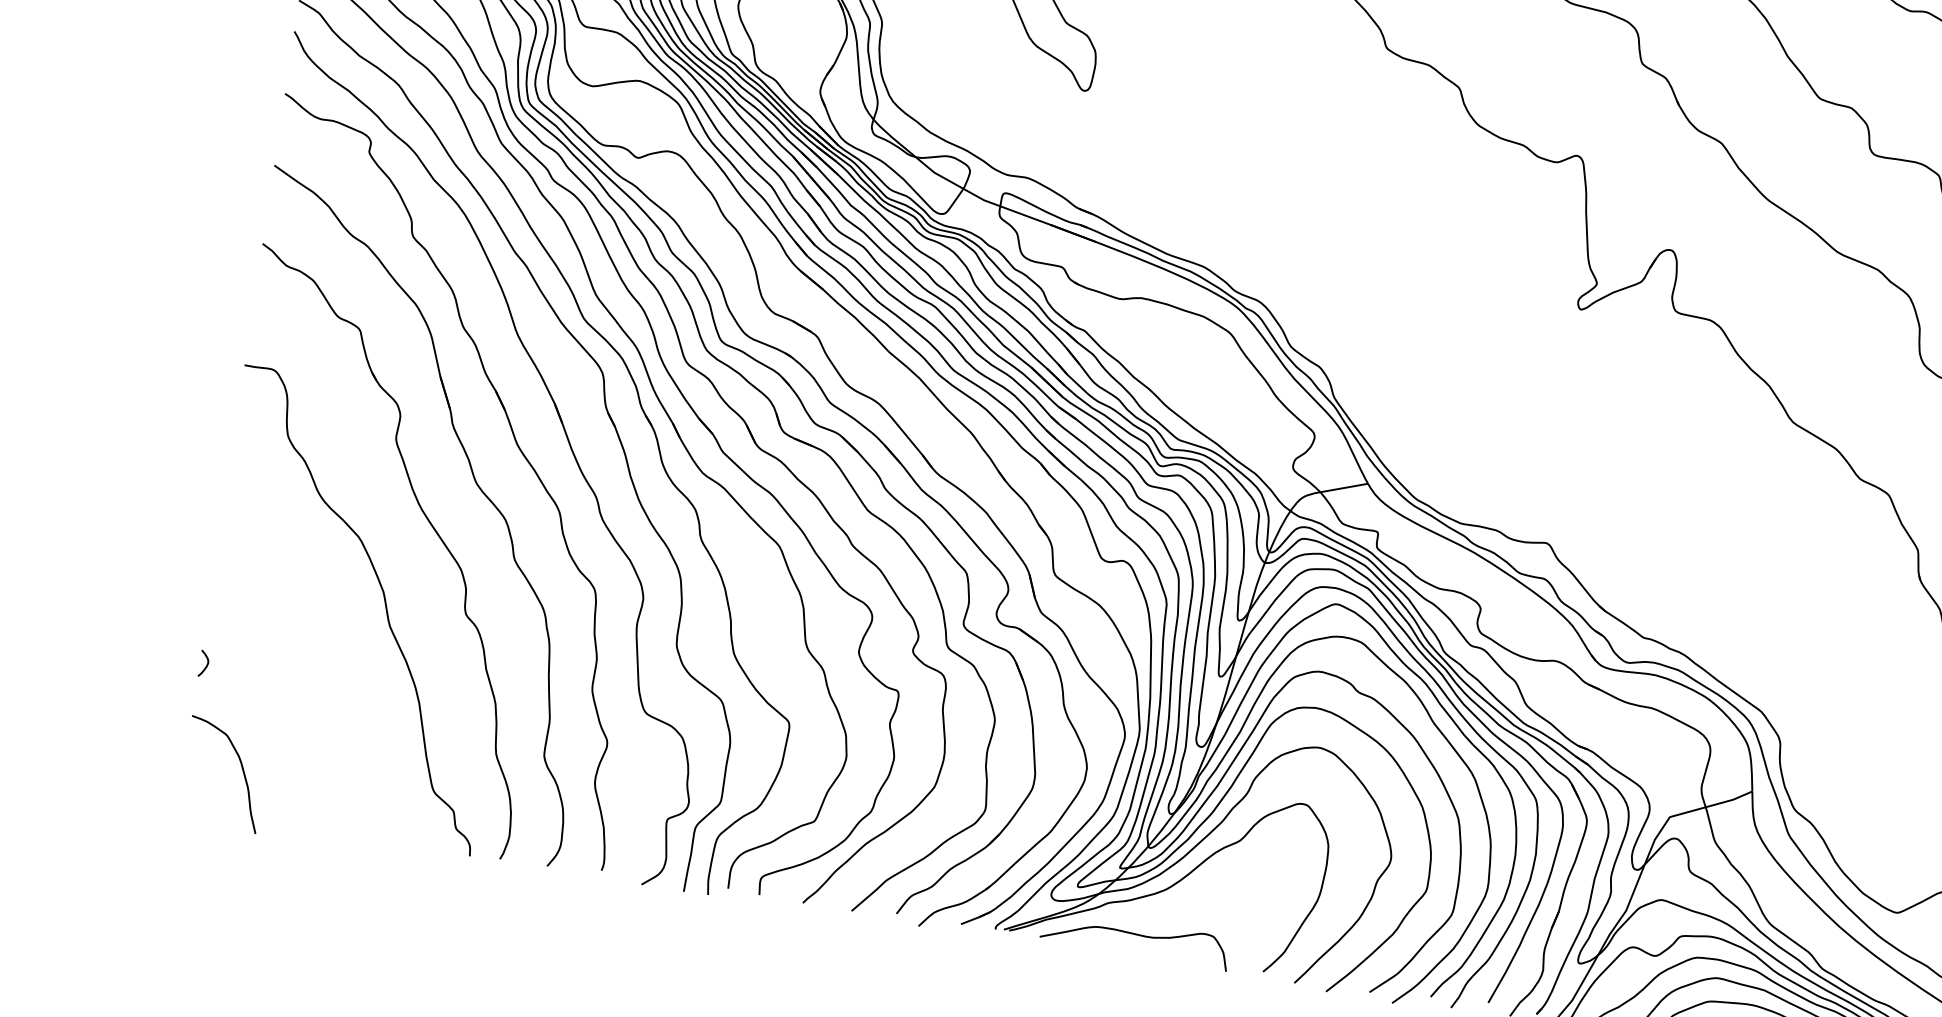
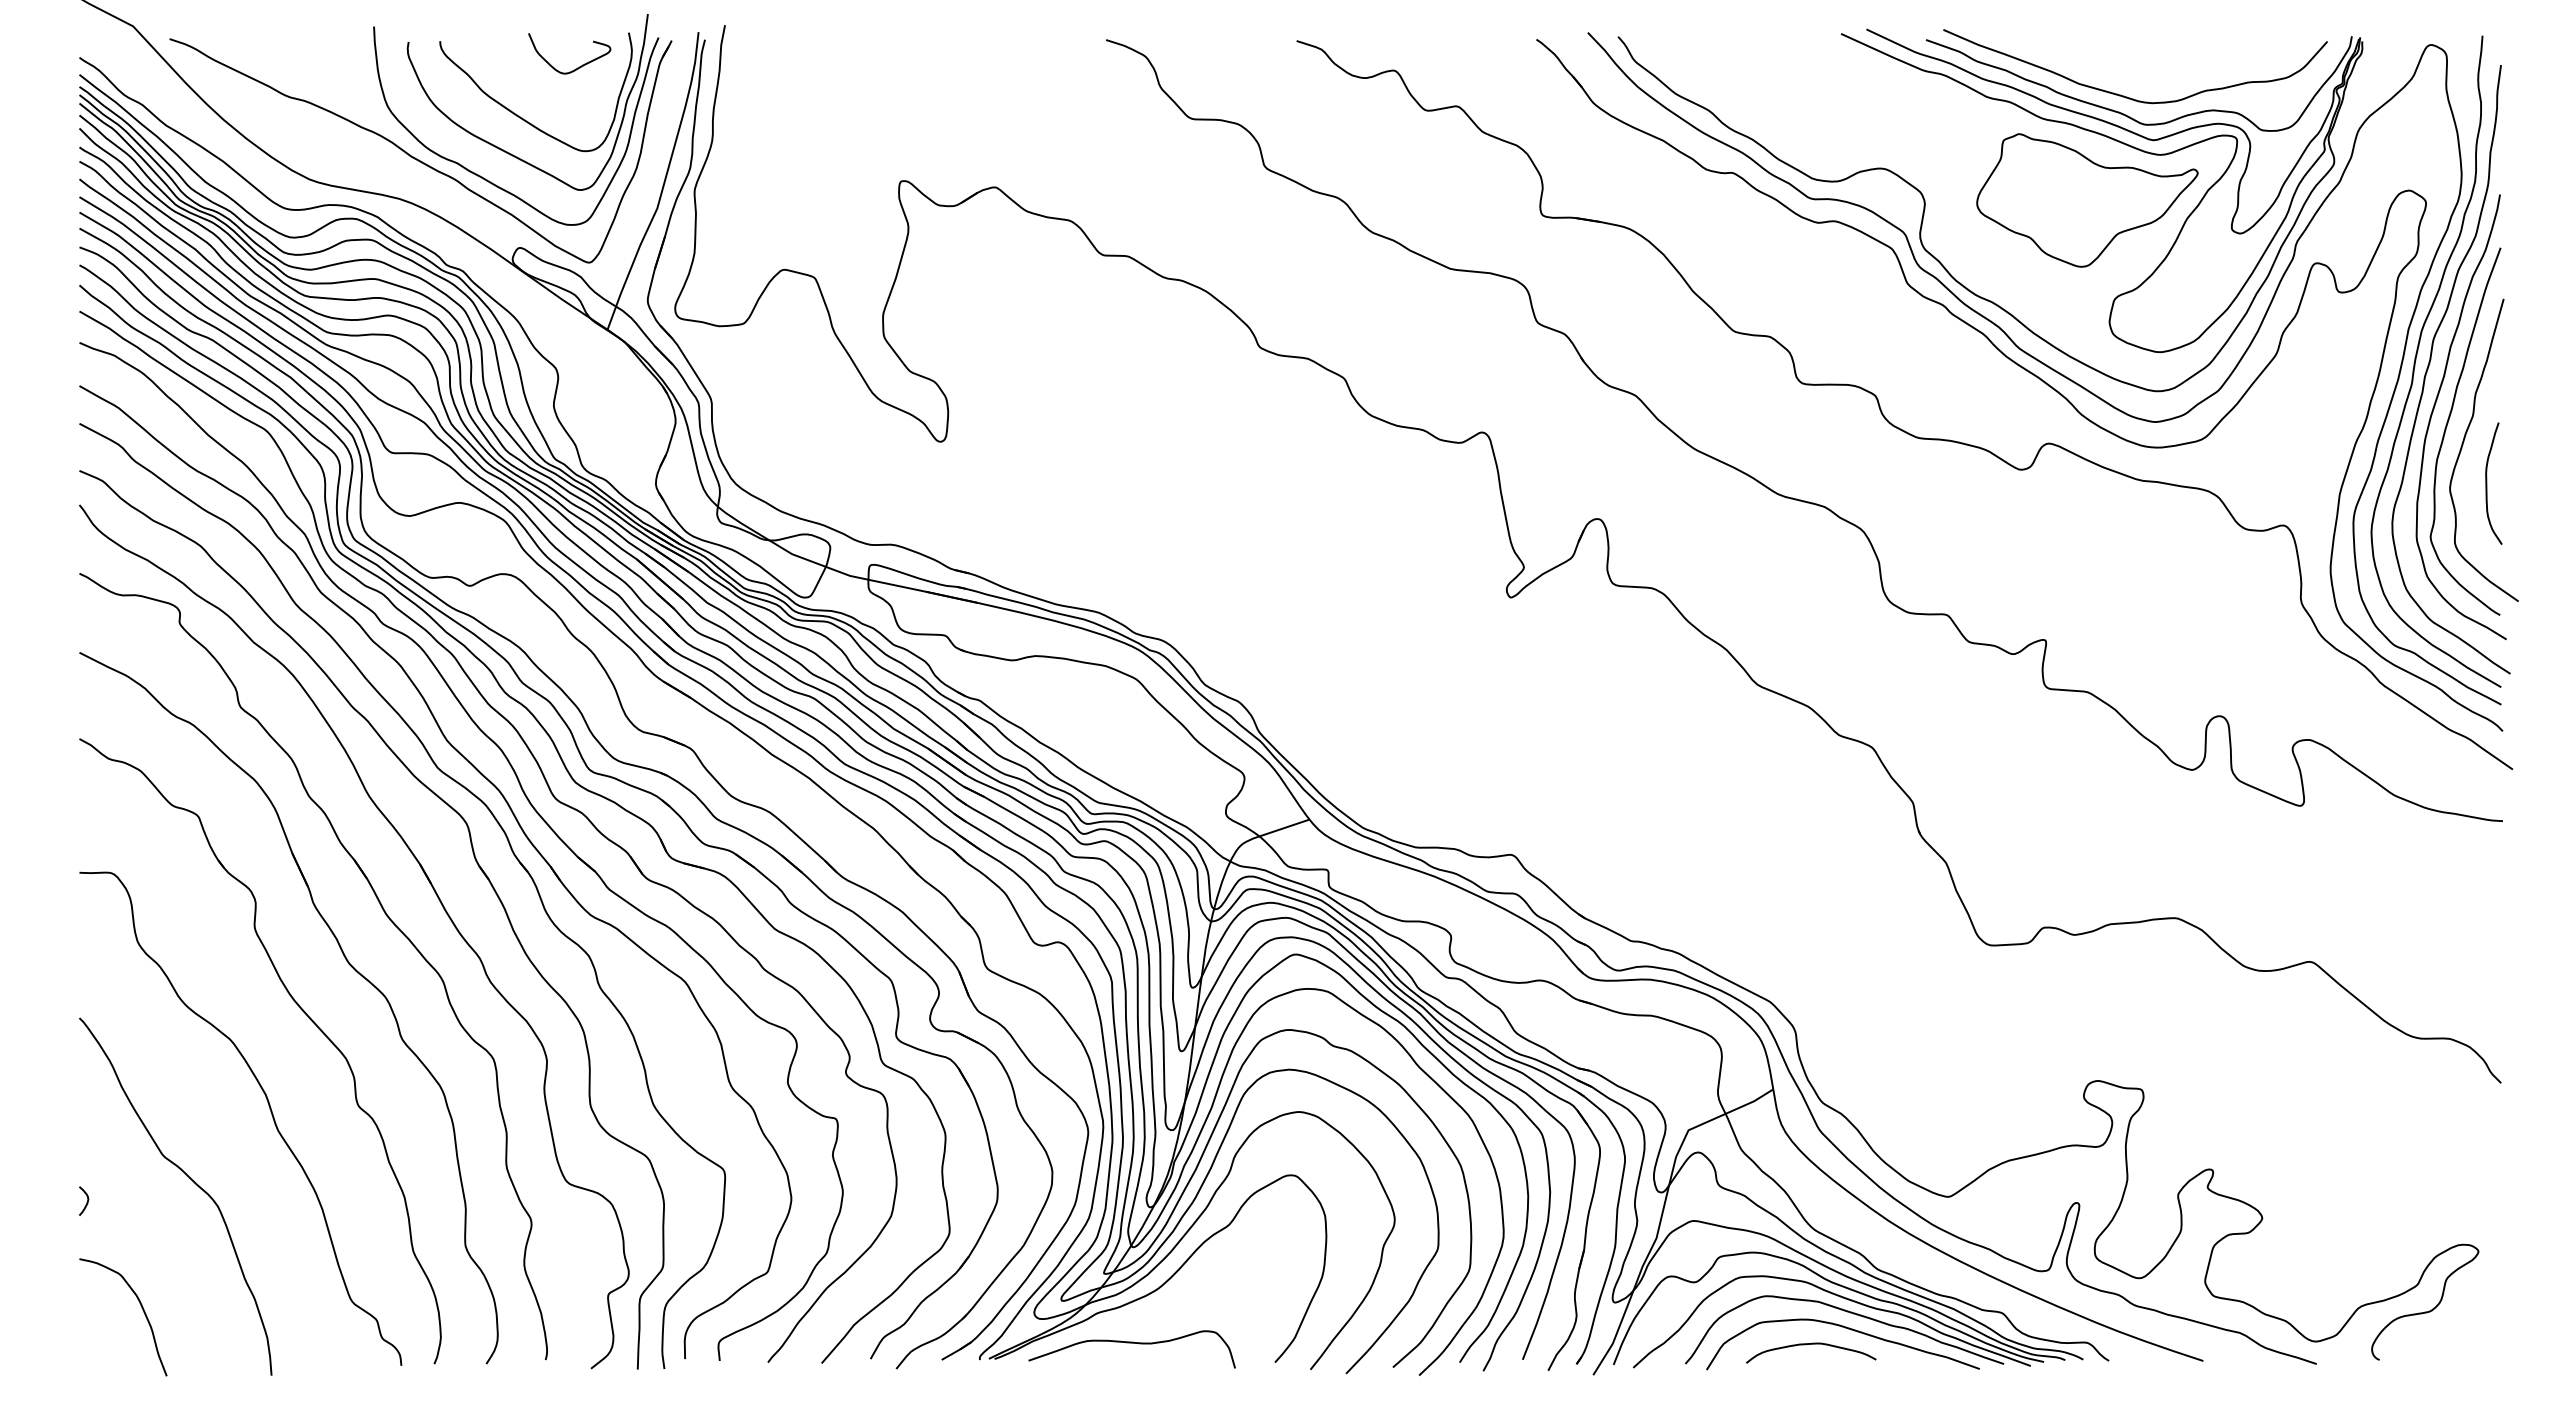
curve: (304, 659) -> (191, 1180), added

